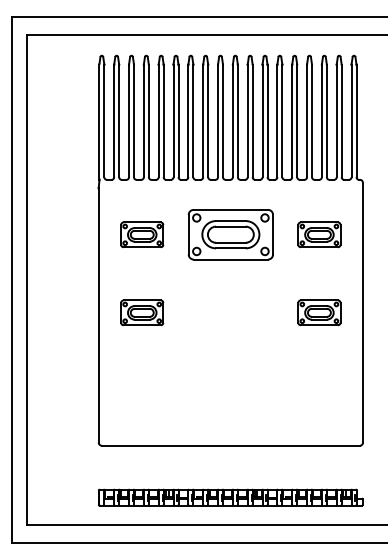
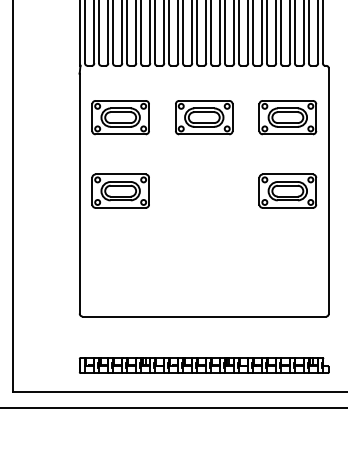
part: (142, 234) -> (121, 117), size x1.43
part: (230, 234) -> (204, 117), size x0.71
part: (319, 234) -> (287, 117), size x1.43
part: (142, 312) -> (121, 190), size x1.43
part: (319, 312) -> (287, 190), size x1.43

